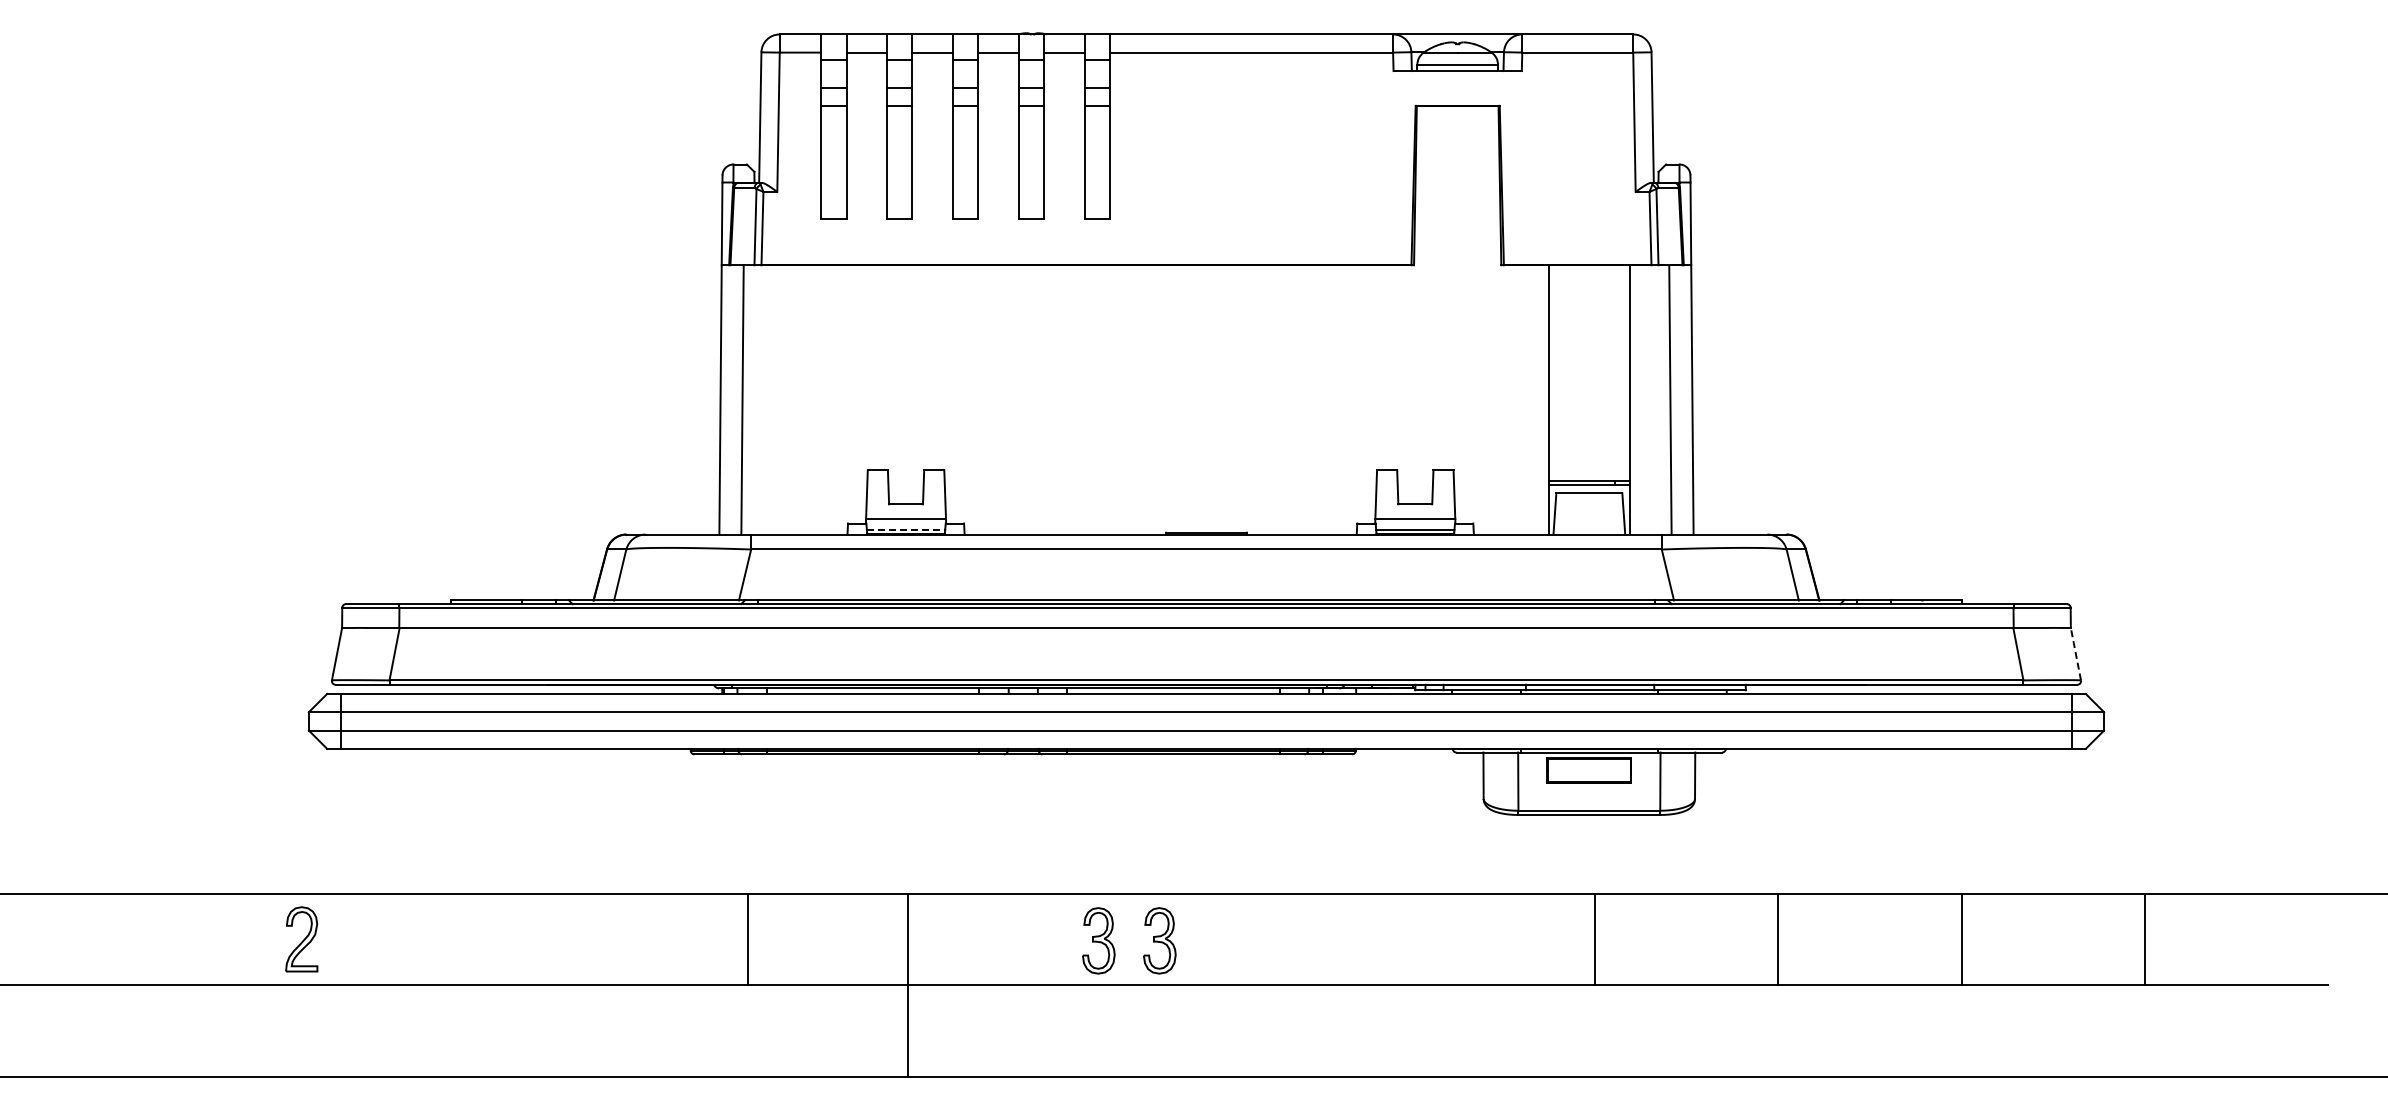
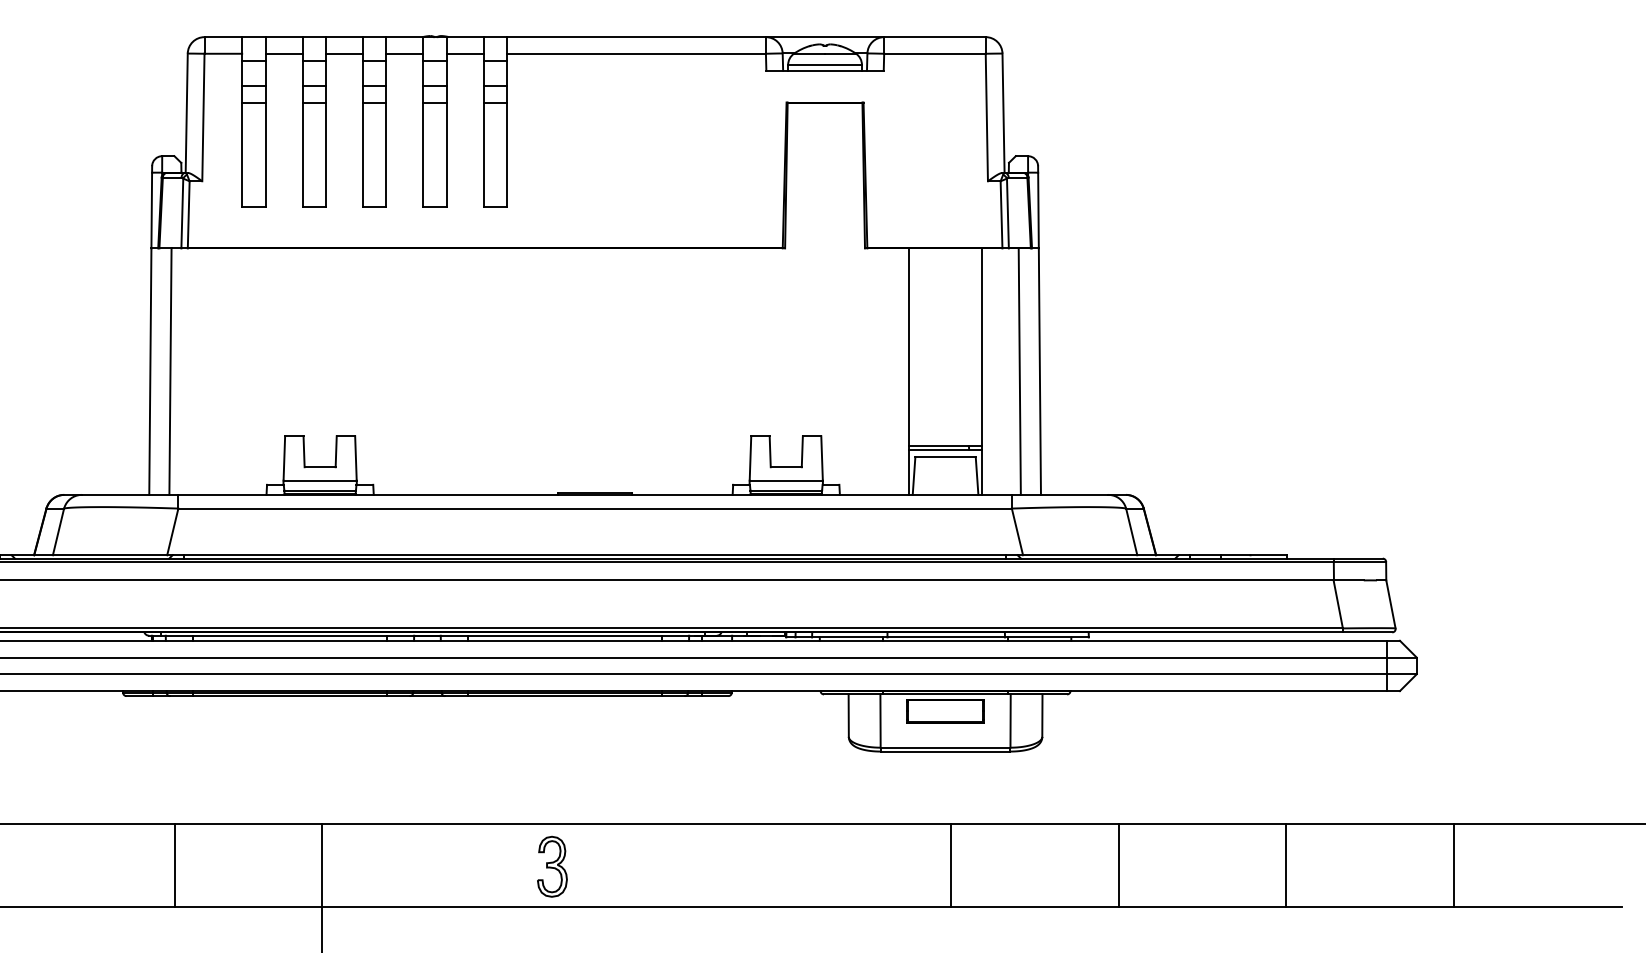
line: (906, 529) -> (320, 490), dashed -> solid
line: (2075, 654) -> (1390, 604), dashed -> solid
part: (1098, 940) -> (496, 866), removed

